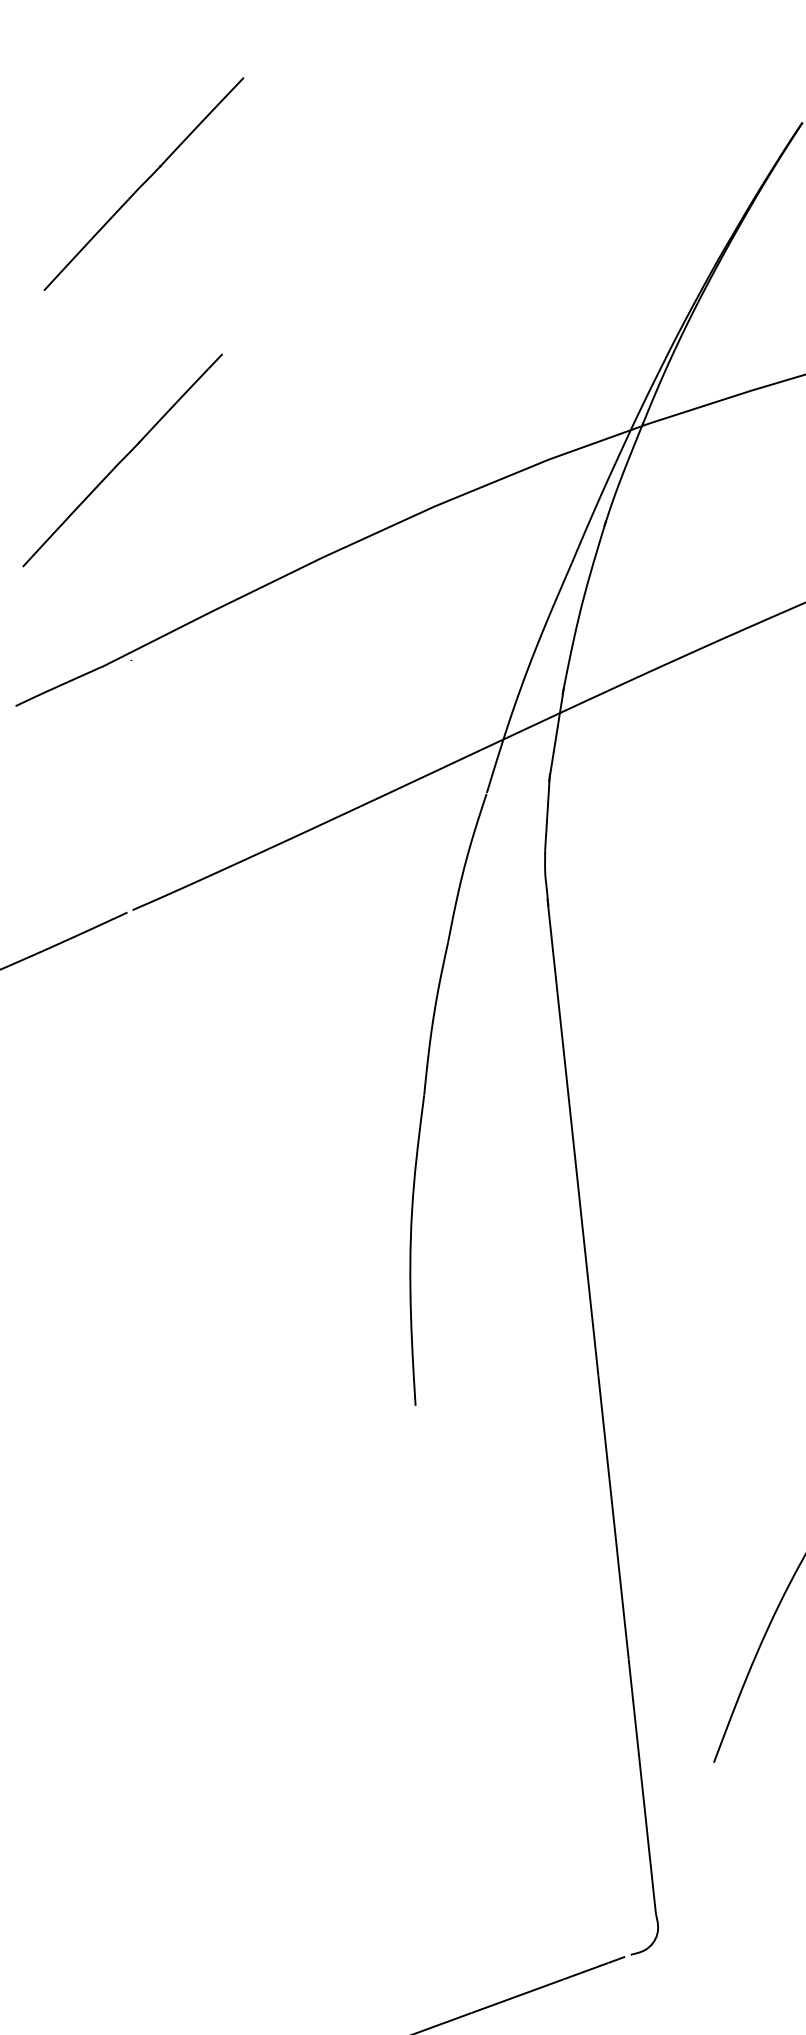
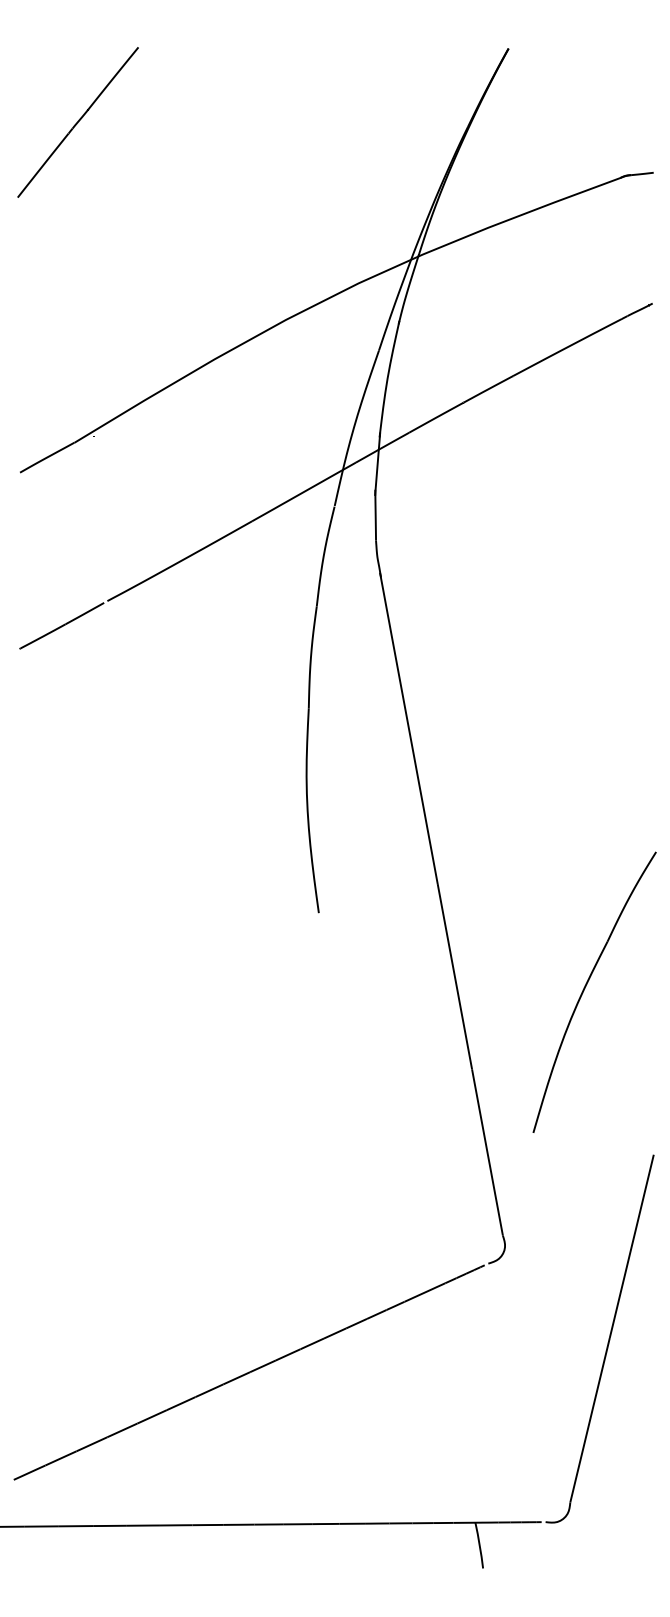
line: (121, 460) -> (77, 305), removed

